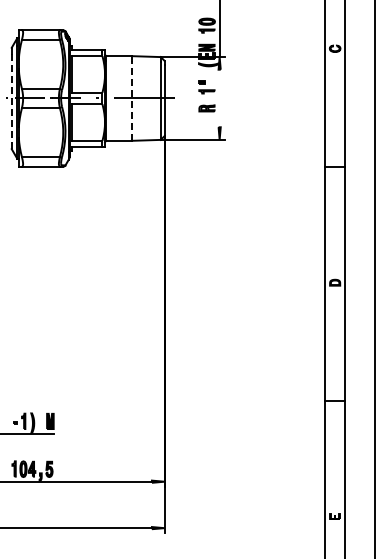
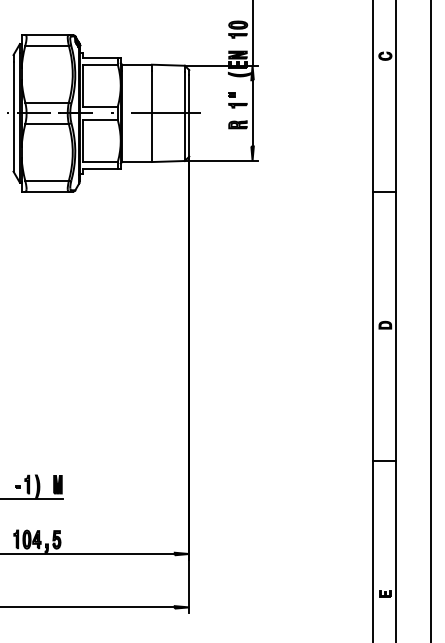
line: (219, 98) -> (252, 113), added
line: (11, 101) -> (13, 116), dashed -> solid
line: (132, 101) -> (152, 116), dashed -> solid

